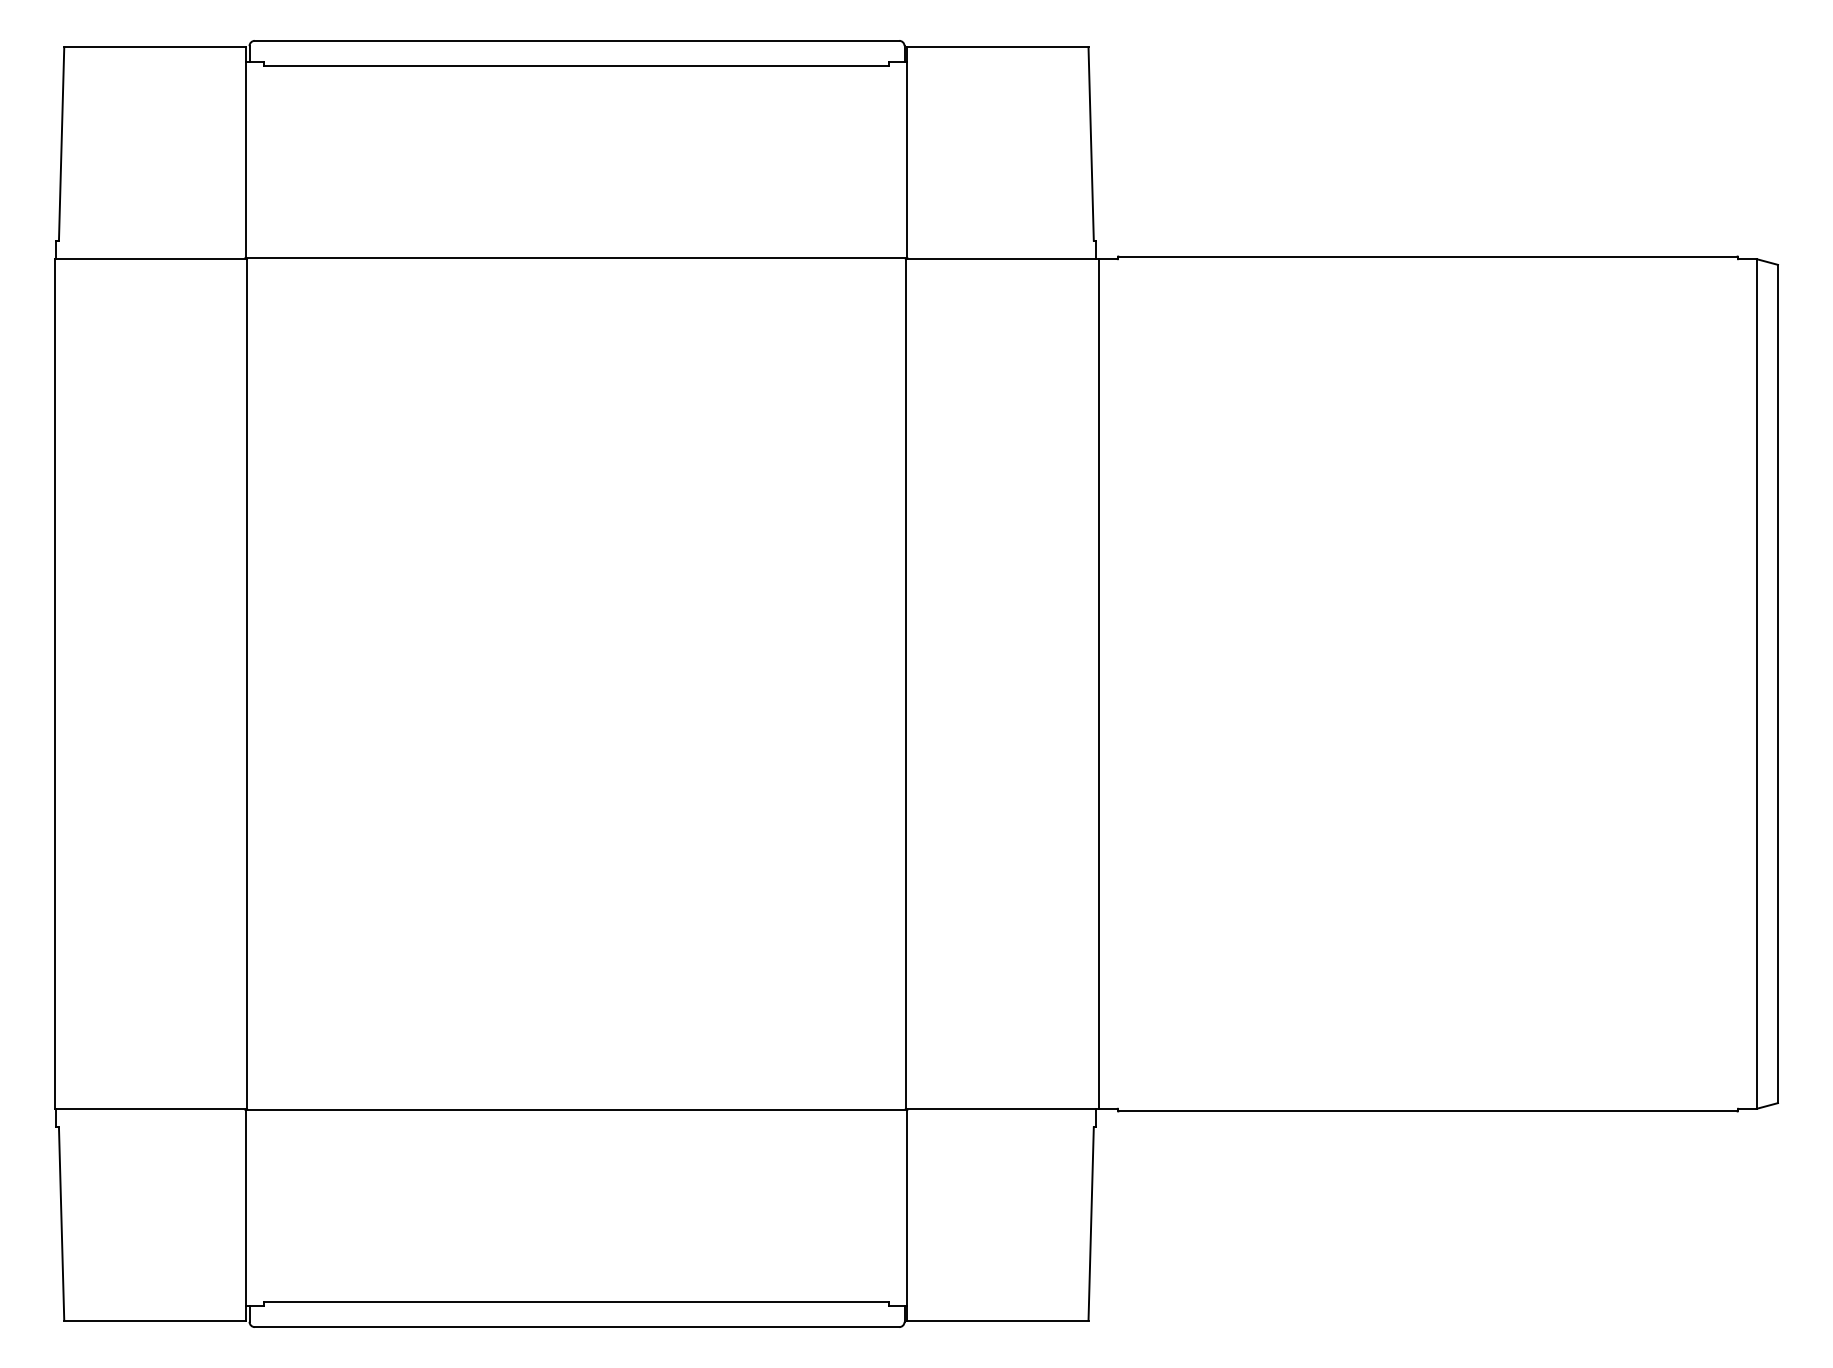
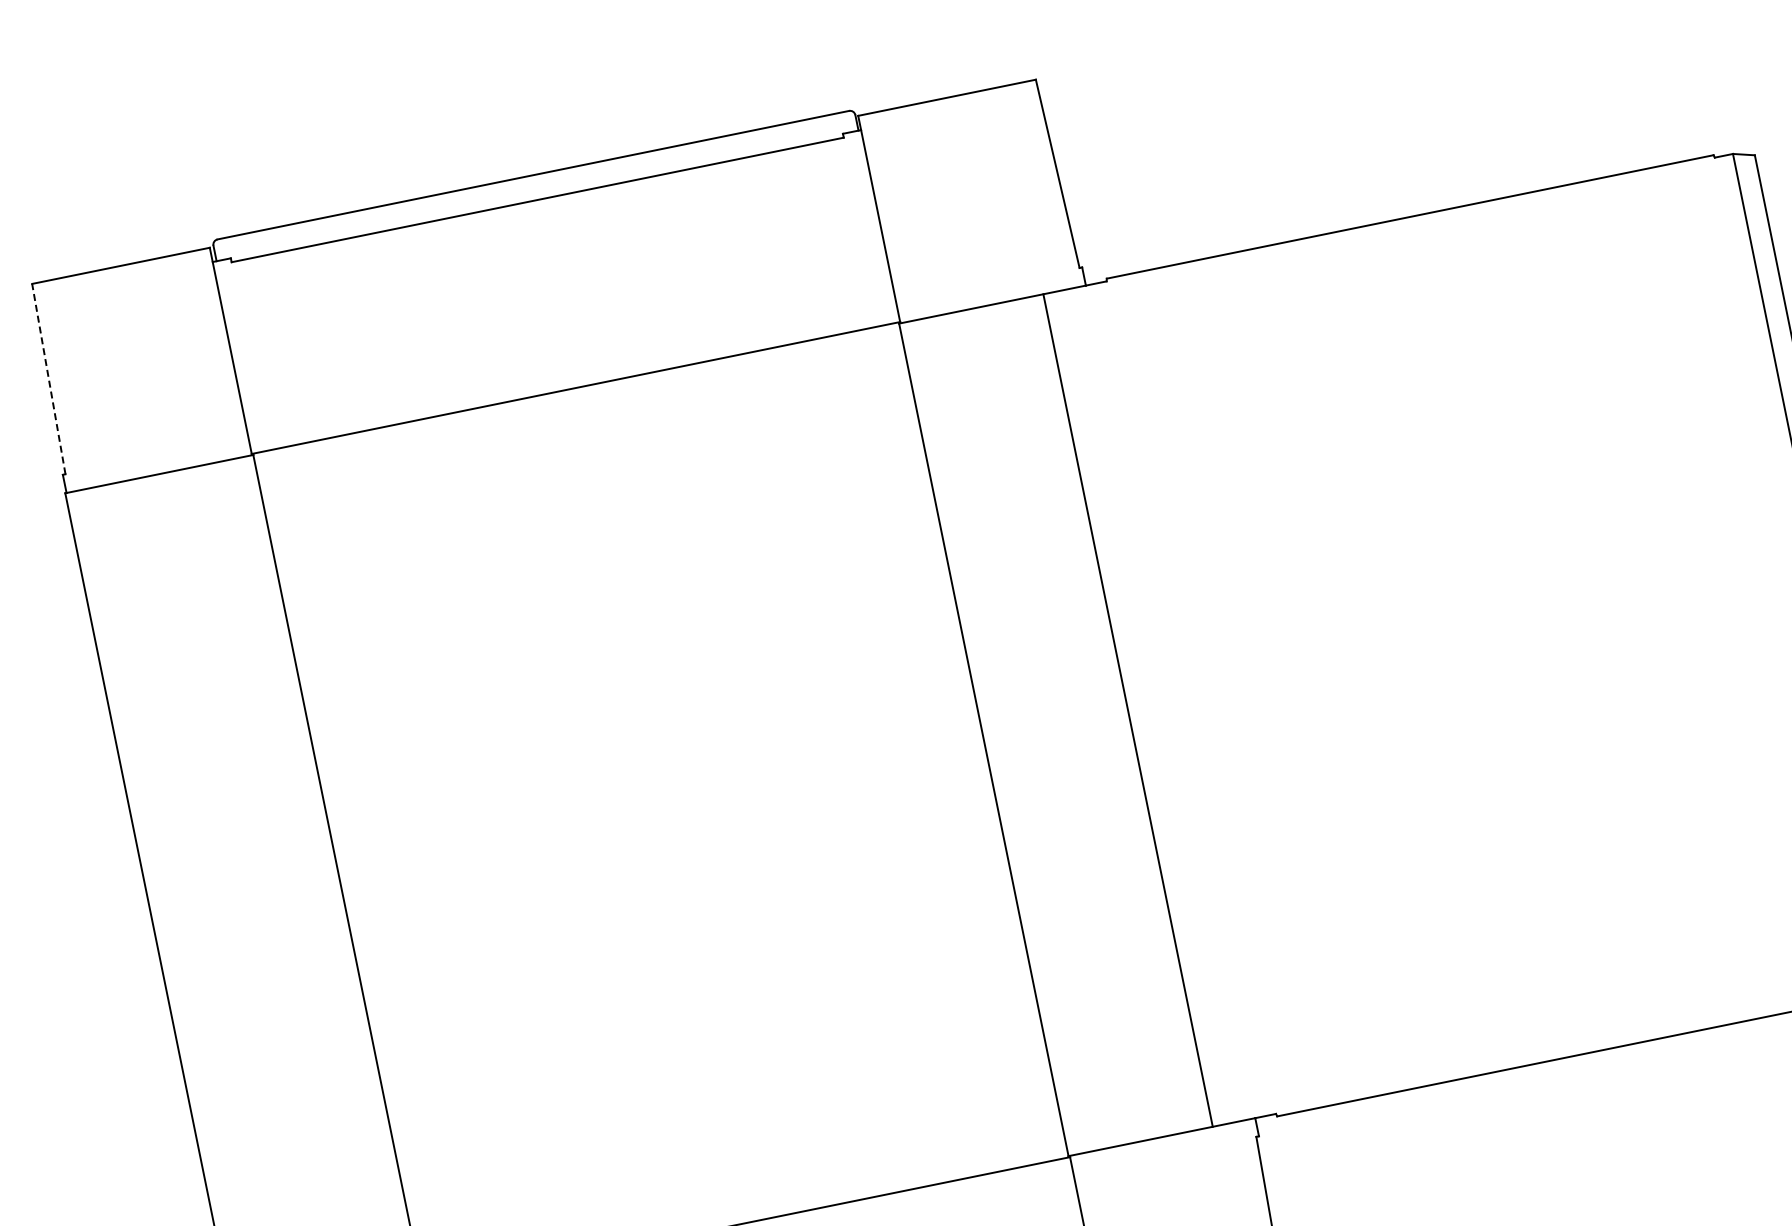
line: (61, 144) -> (48, 379), solid -> dashed
line: (1099, 683) -> (1128, 709), moved

